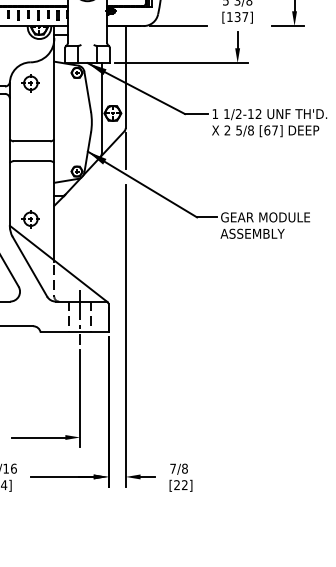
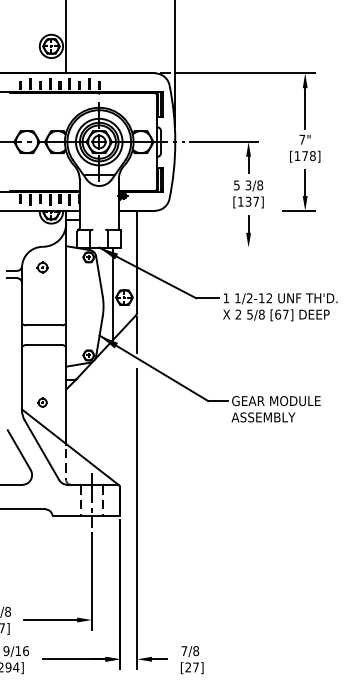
line: (178, 25) -> (189, 210), removed
line: (181, 63) -> (192, 247), removed
part: (30, 83) -> (42, 267), size x0.7
part: (30, 218) -> (42, 402), size x0.6
text: (184, 485) -> (195, 667), [22] -> [27]

